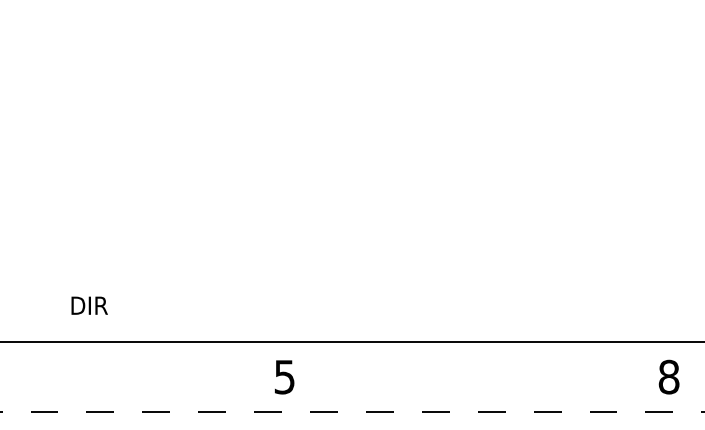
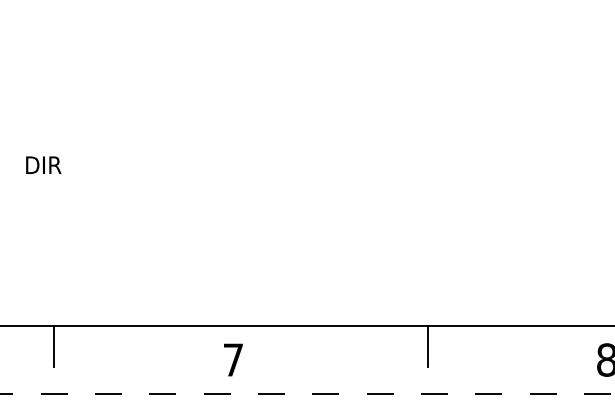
text: (89, 305) -> (43, 165), moved
line: (100, 362) -> (54, 345), added
line: (484, 362) -> (427, 345), added
text: (284, 377) -> (233, 360), 5 -> 7

